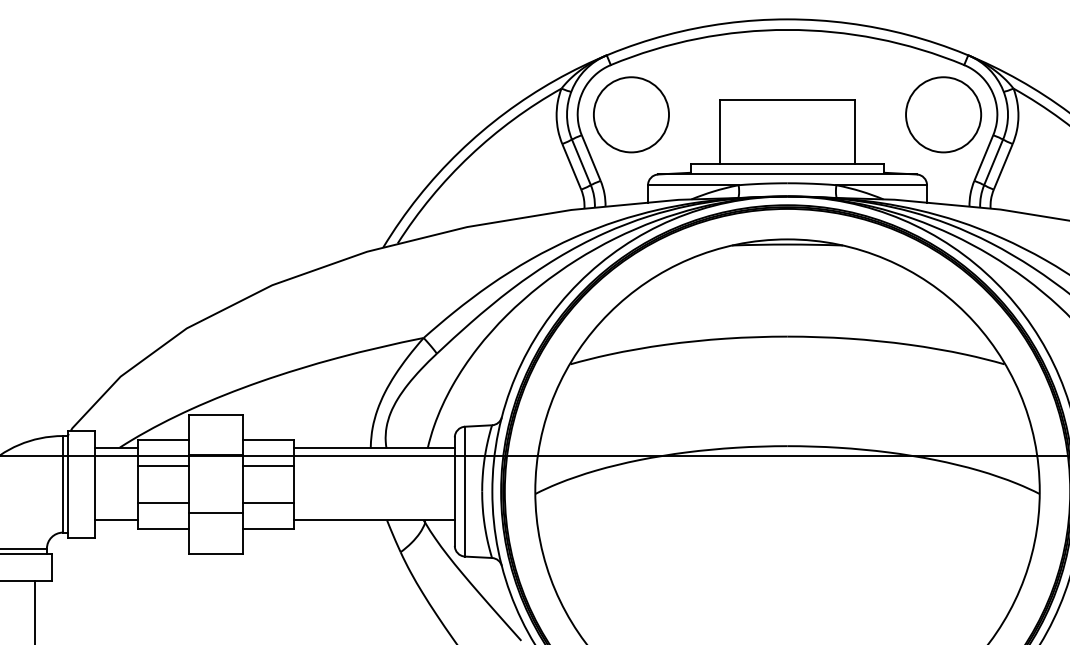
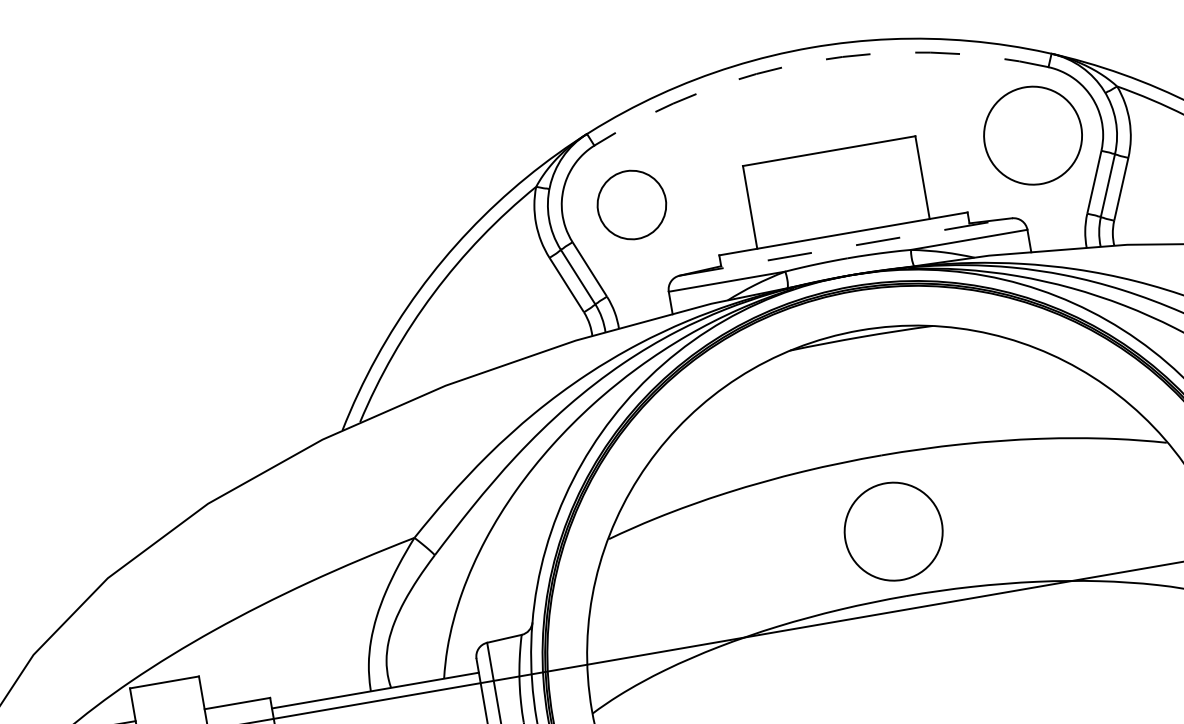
arc: (787, 29) -> (813, 60), solid -> dashed
circle: (631, 114) -> (631, 204), size x0.7
line: (788, 174) -> (846, 246), solid -> dashed
circle: (786, 395) -> (893, 531), added

